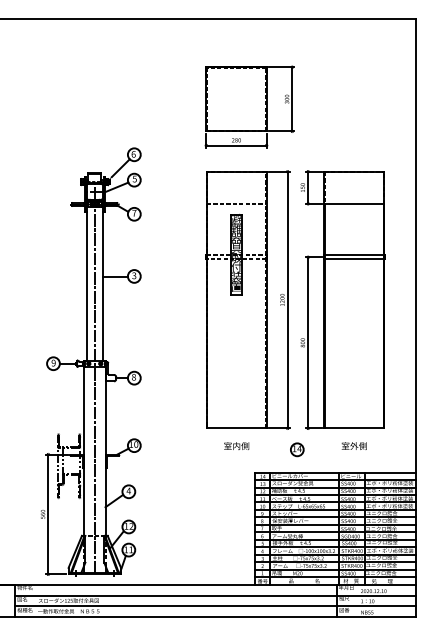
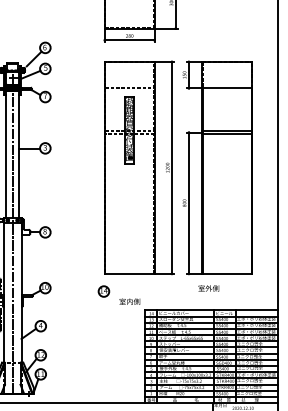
text: (236, 445) -> (129, 301), moved
text: (353, 445) -> (208, 287), moved
part: (297, 449) -> (104, 291), moved

